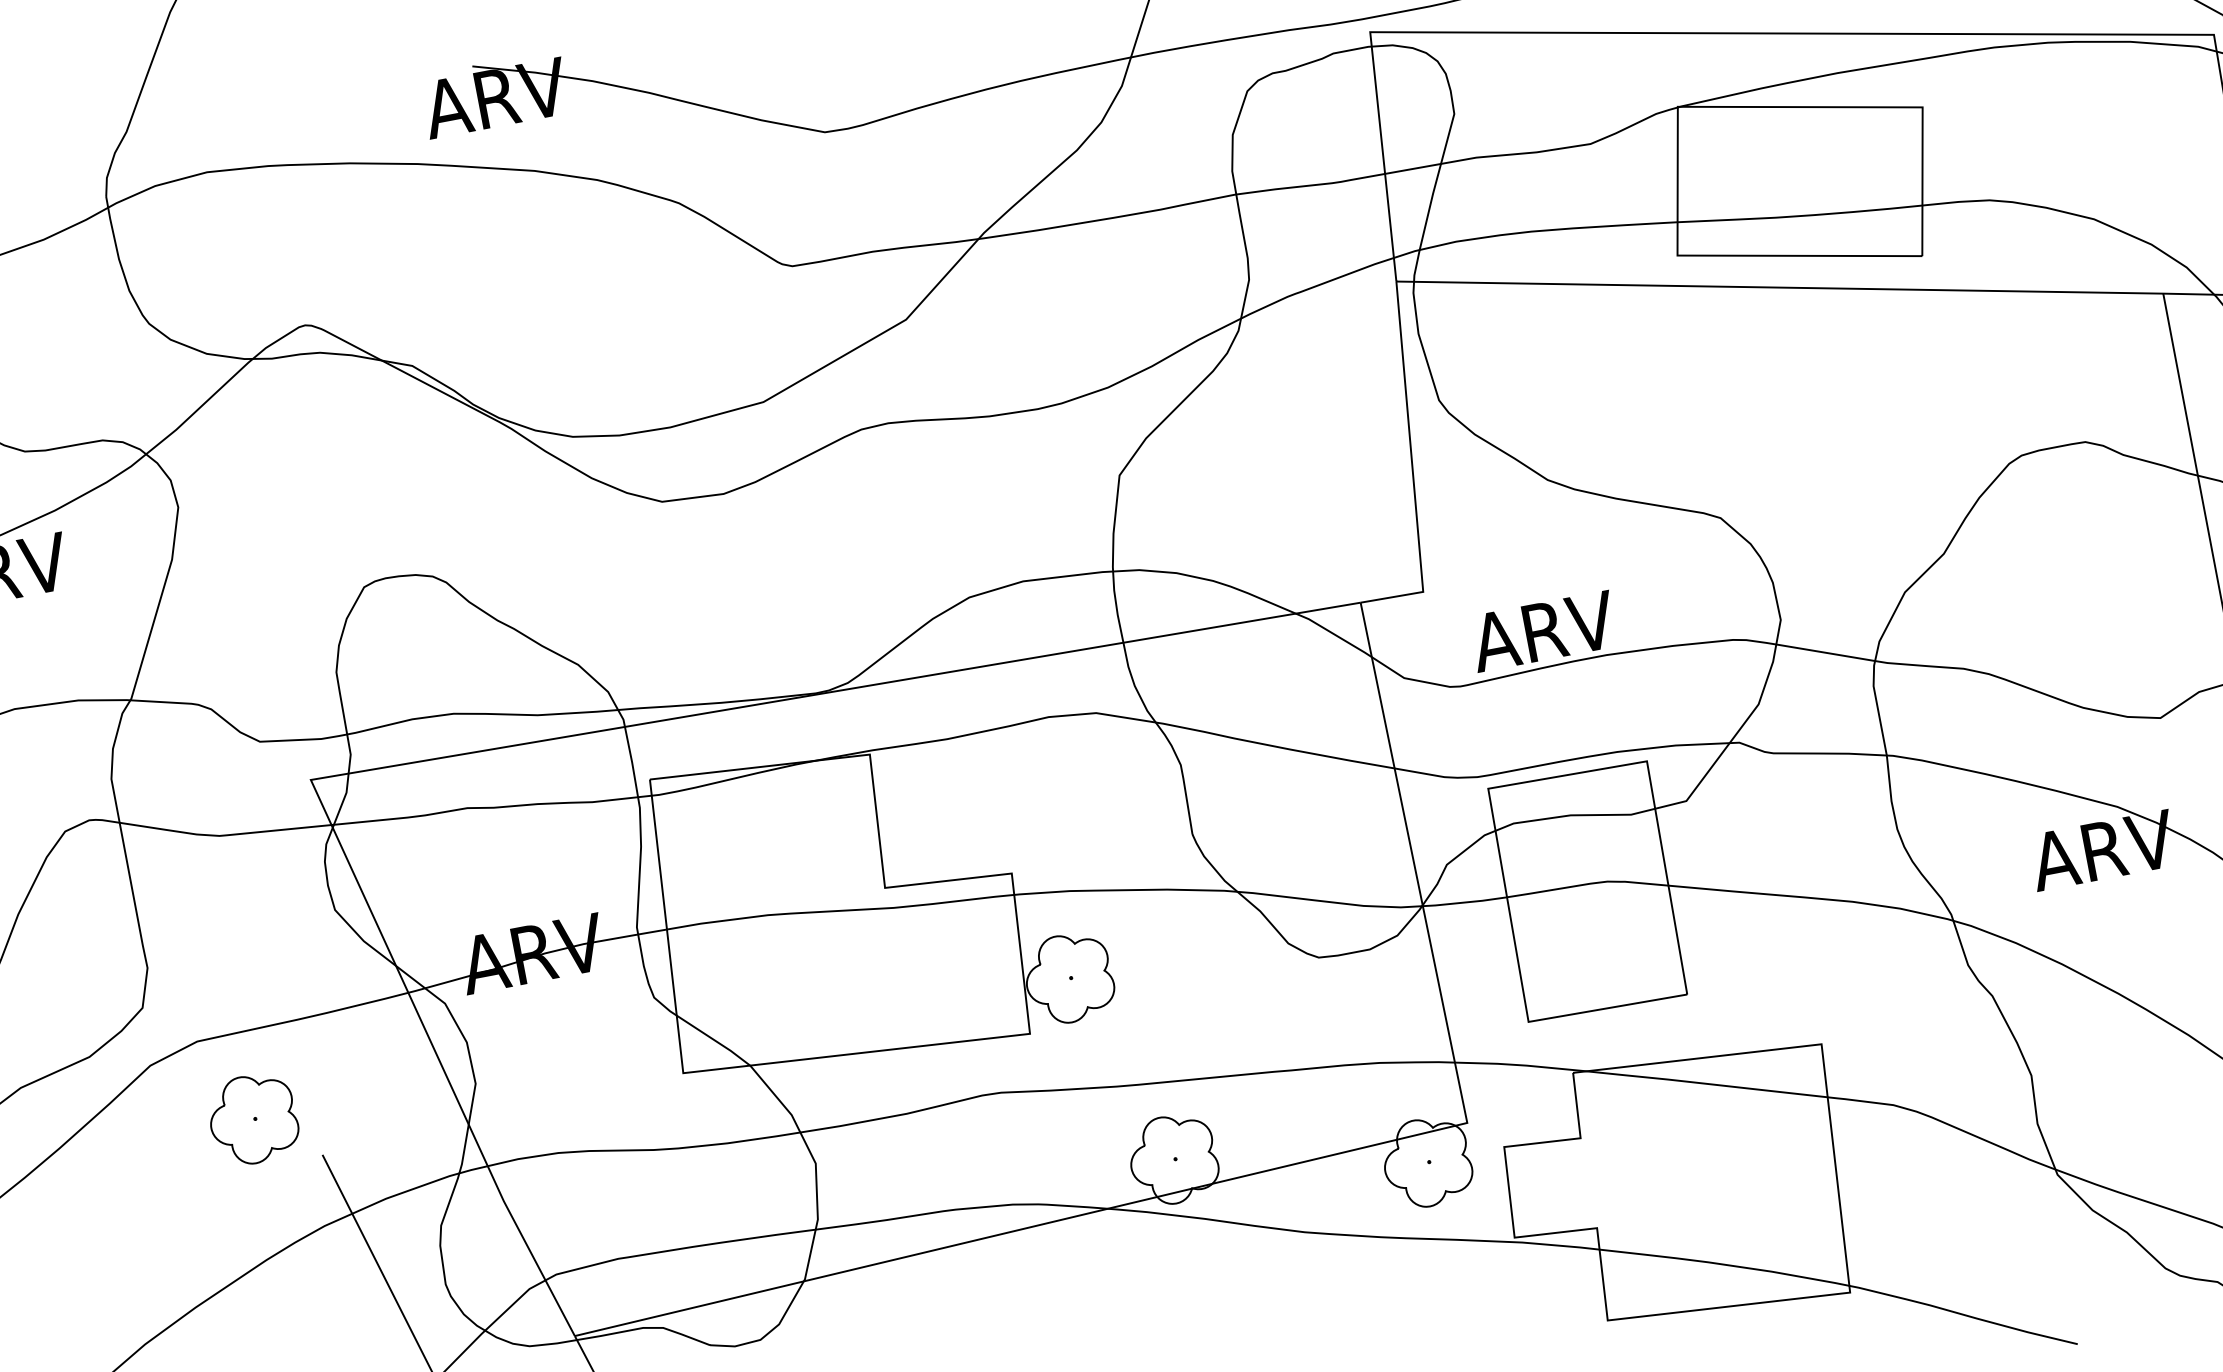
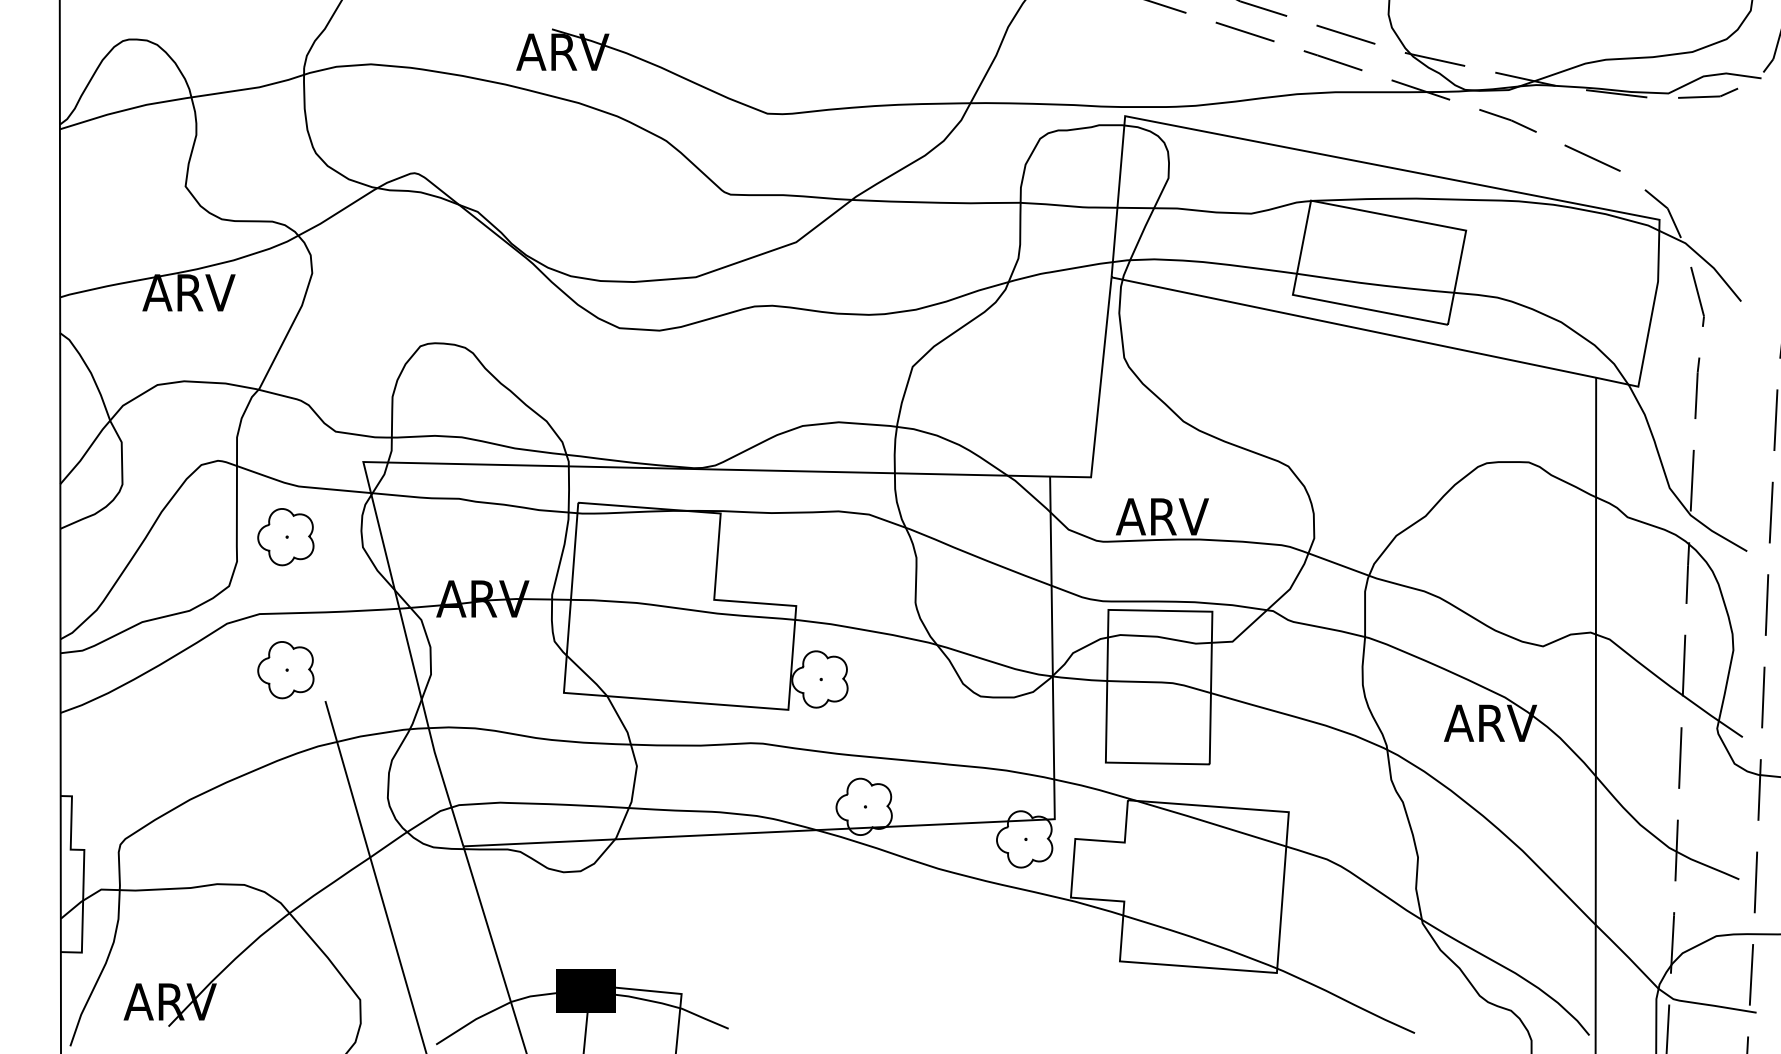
part: (214, 917) -> (285, 537), added

